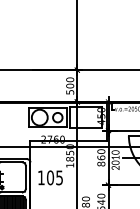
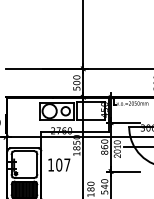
text: (59, 177) -> (67, 164), 105 -> 107

